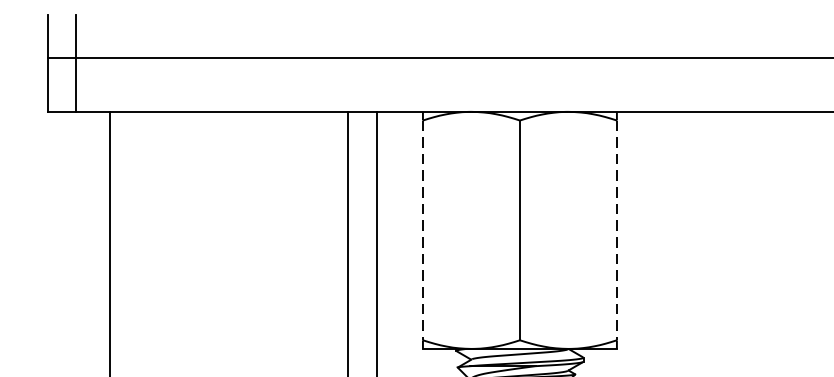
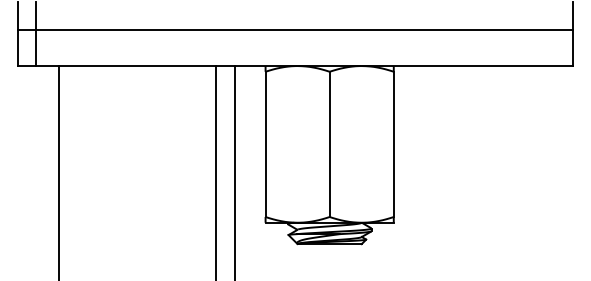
line: (422, 230) -> (265, 144), dashed -> solid
line: (616, 230) -> (393, 144), dashed -> solid

